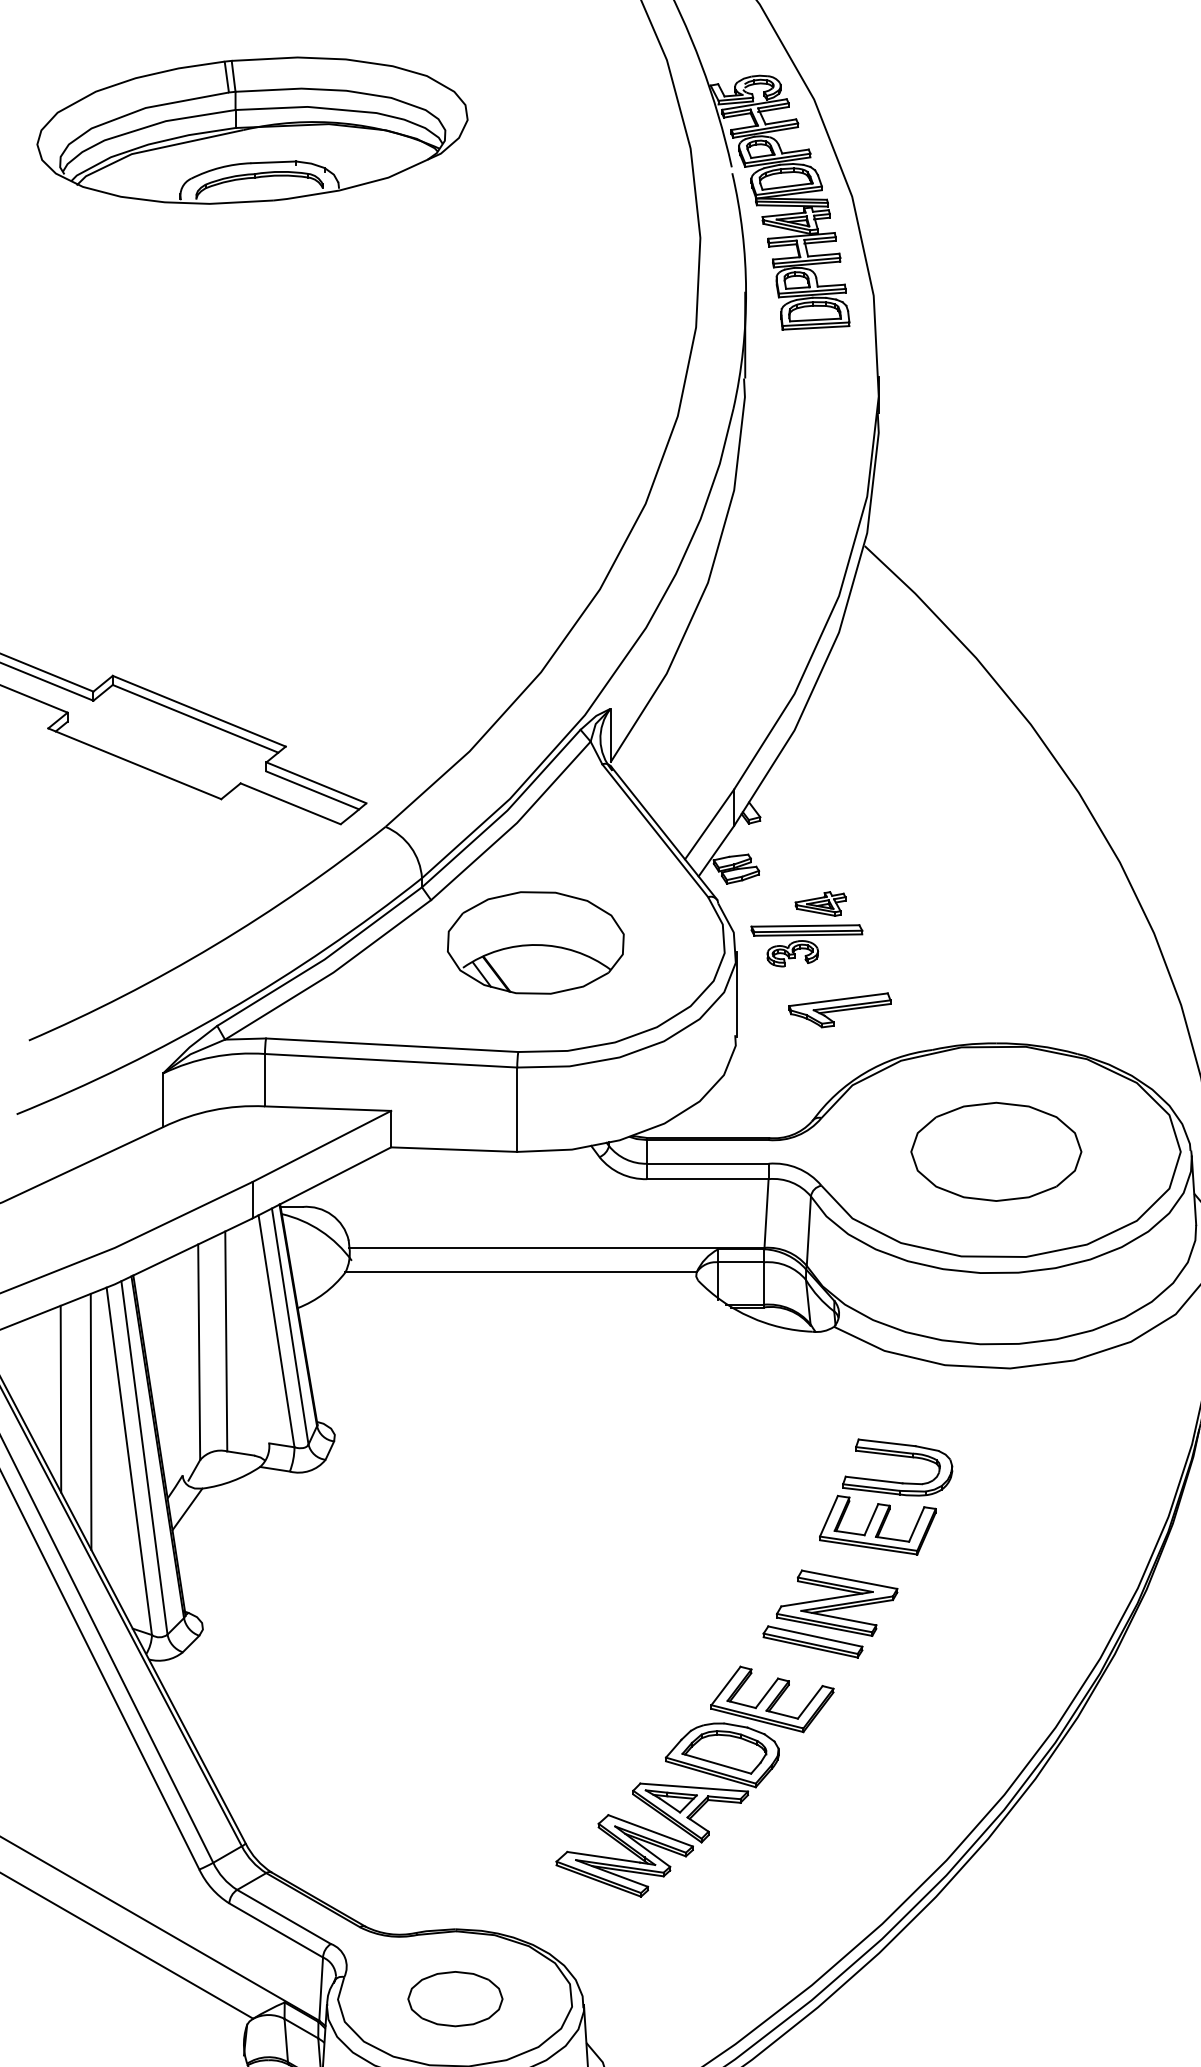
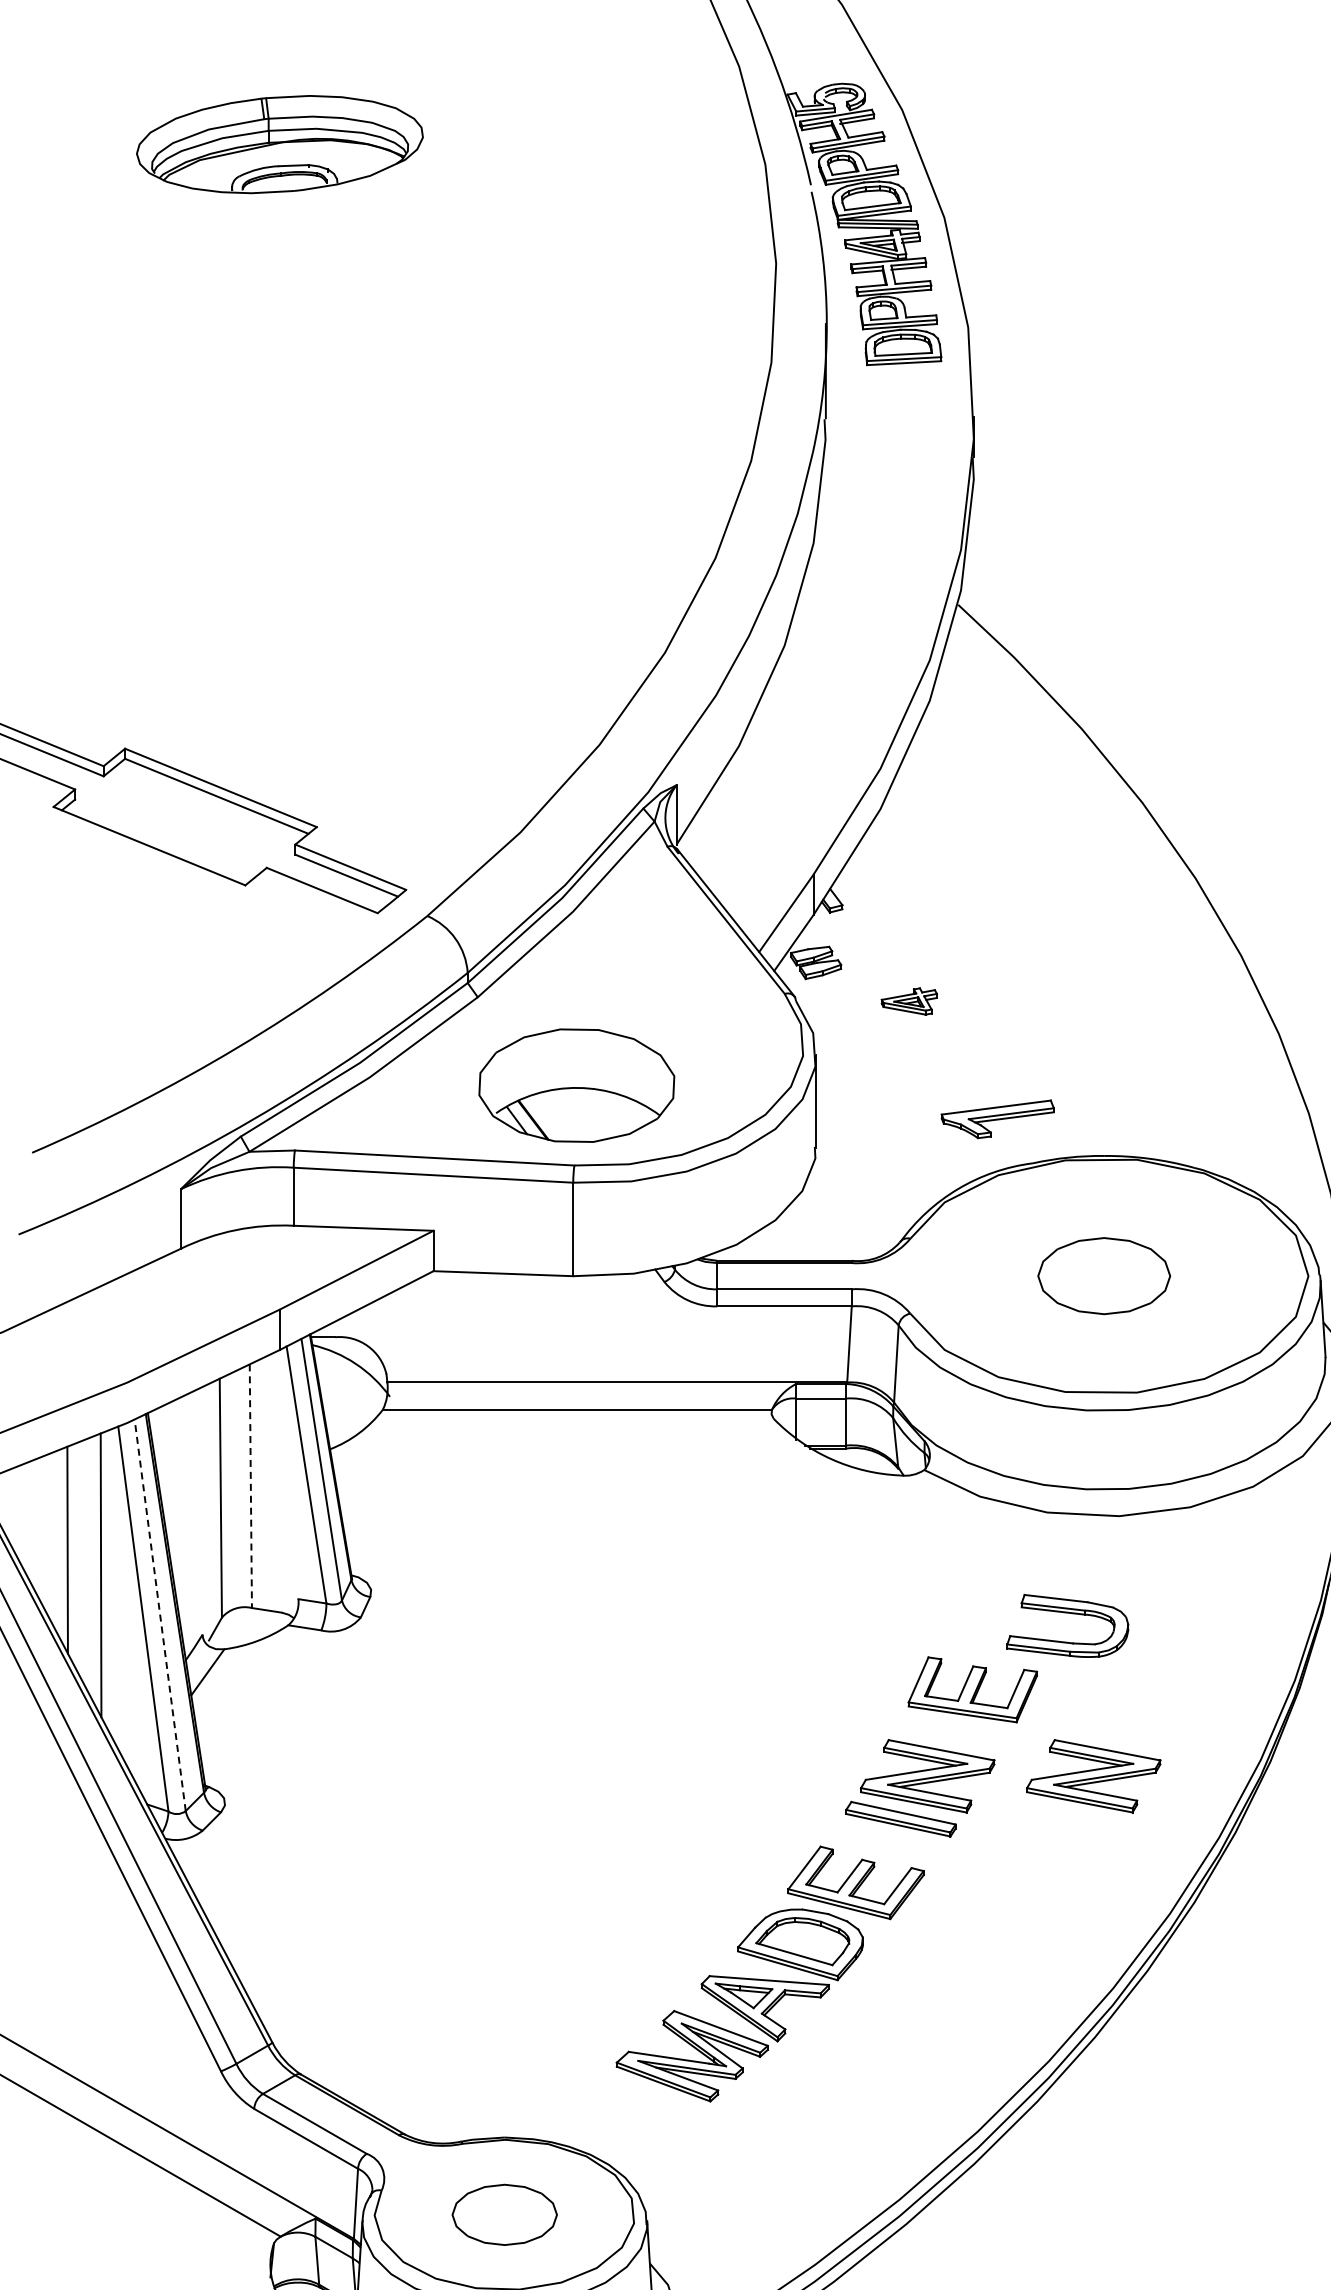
part: (252, 130) -> (279, 144), size x0.6
part: (535, 942) -> (576, 1085), moved
part: (806, 945) -> (893, 1047), removed
part: (839, 1010) -> (997, 1119), moved
part: (996, 1151) -> (1104, 1275), size x0.7
line: (225, 1341) -> (250, 1486), solid -> dashed
part: (897, 1456) -> (1067, 1613), moved
line: (144, 1457) -> (160, 1614), solid -> dashed
part: (986, 1603) -> (1093, 1776), added

